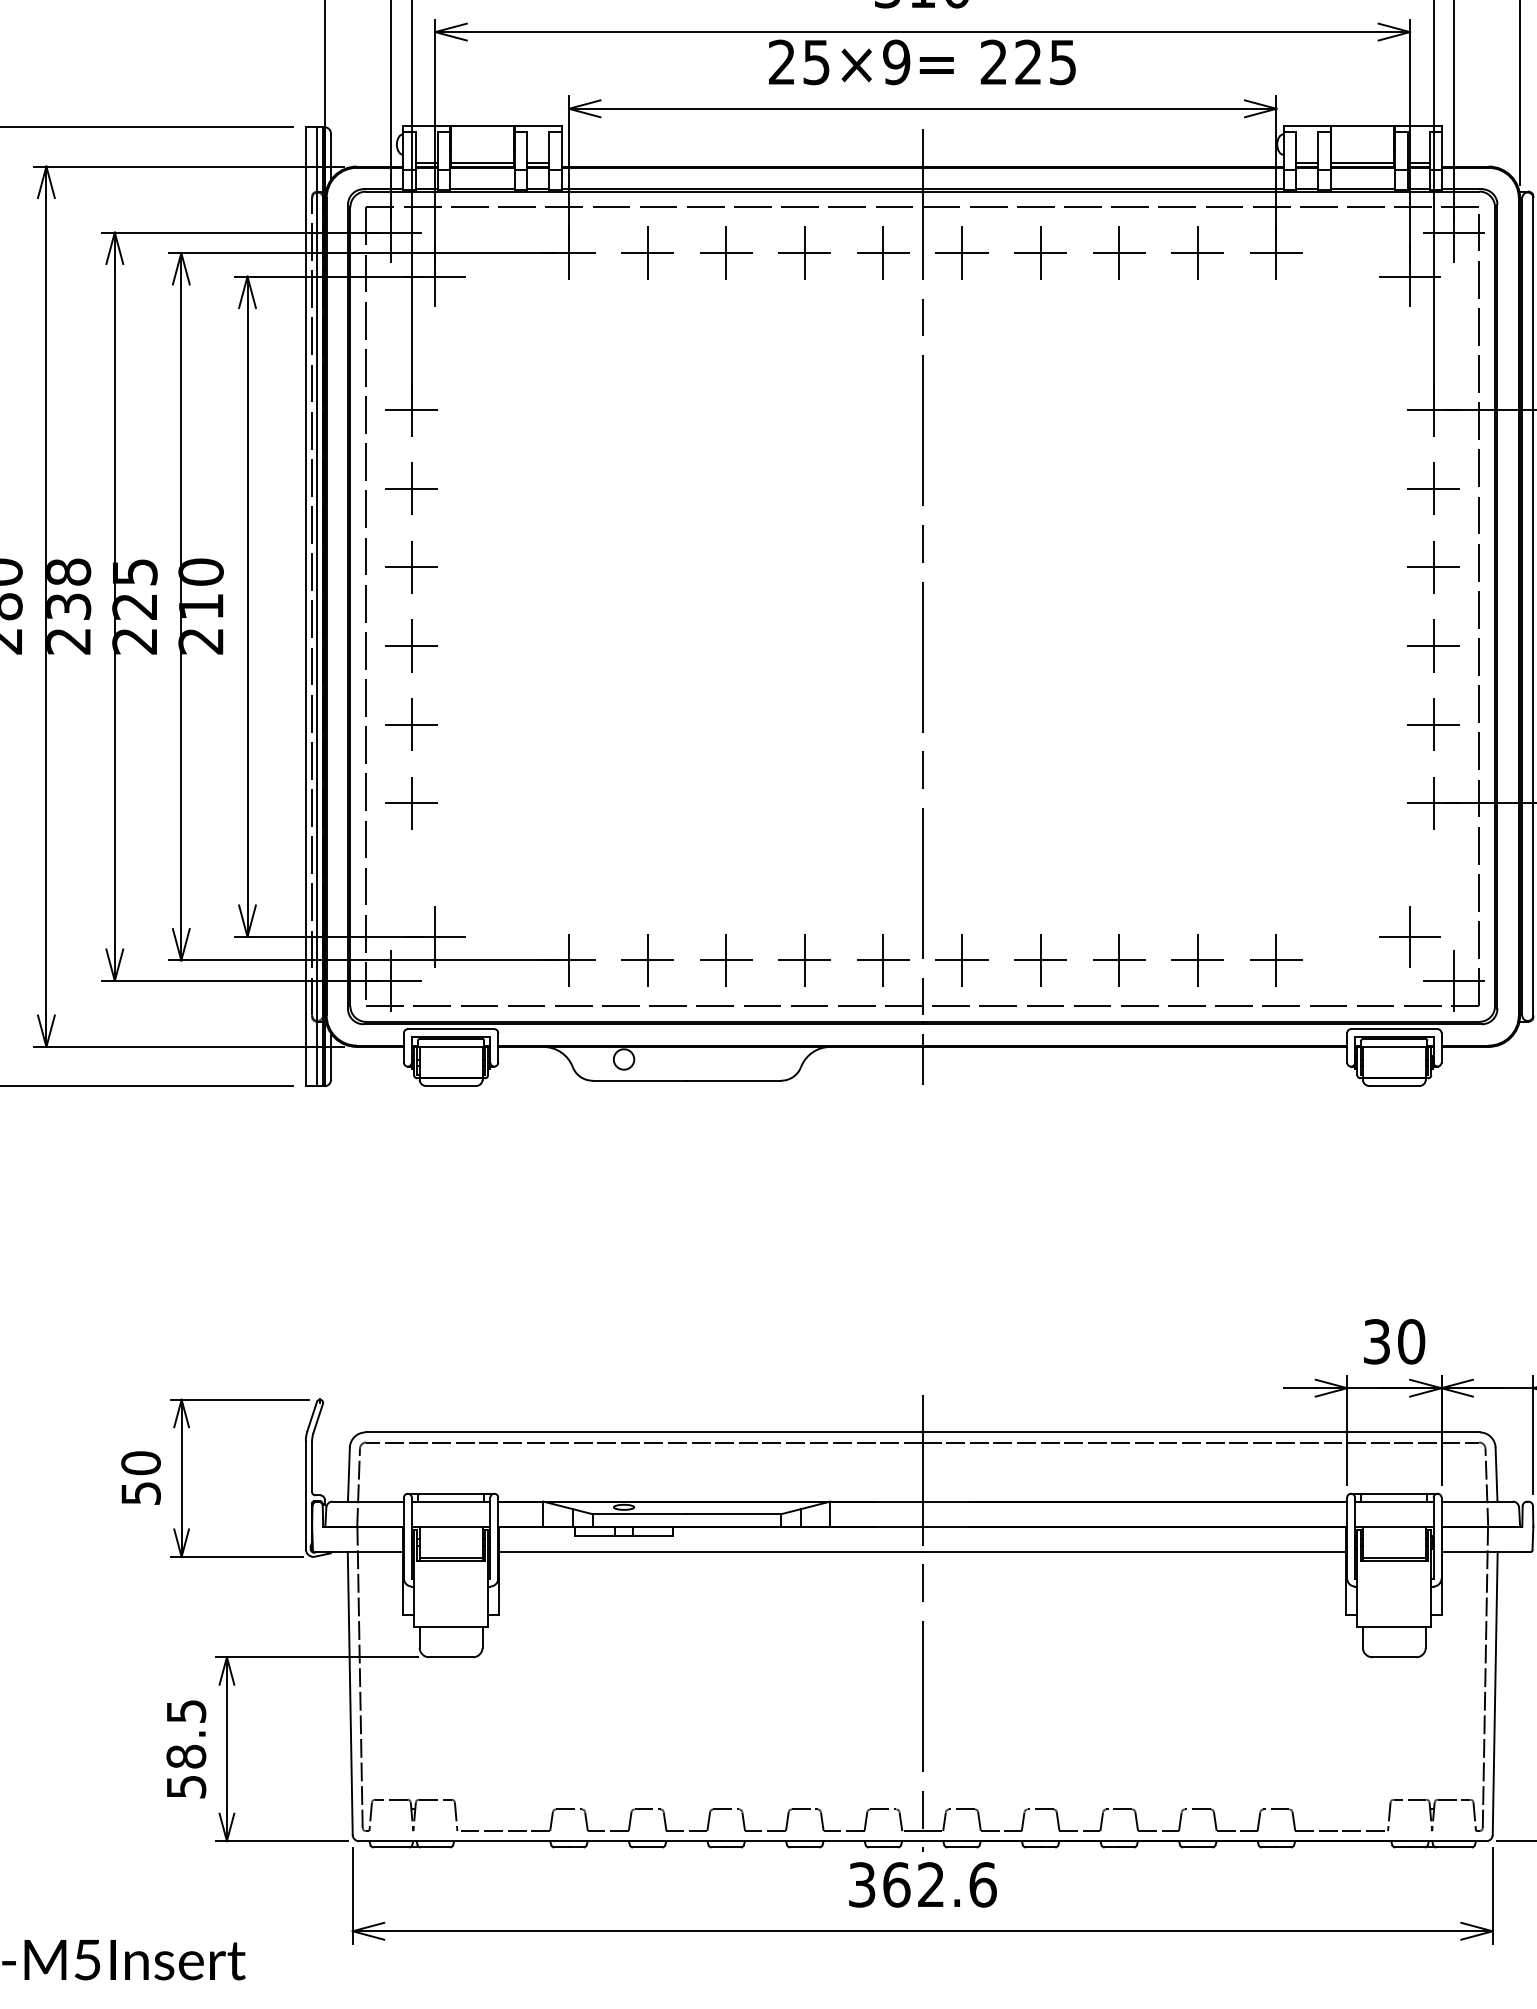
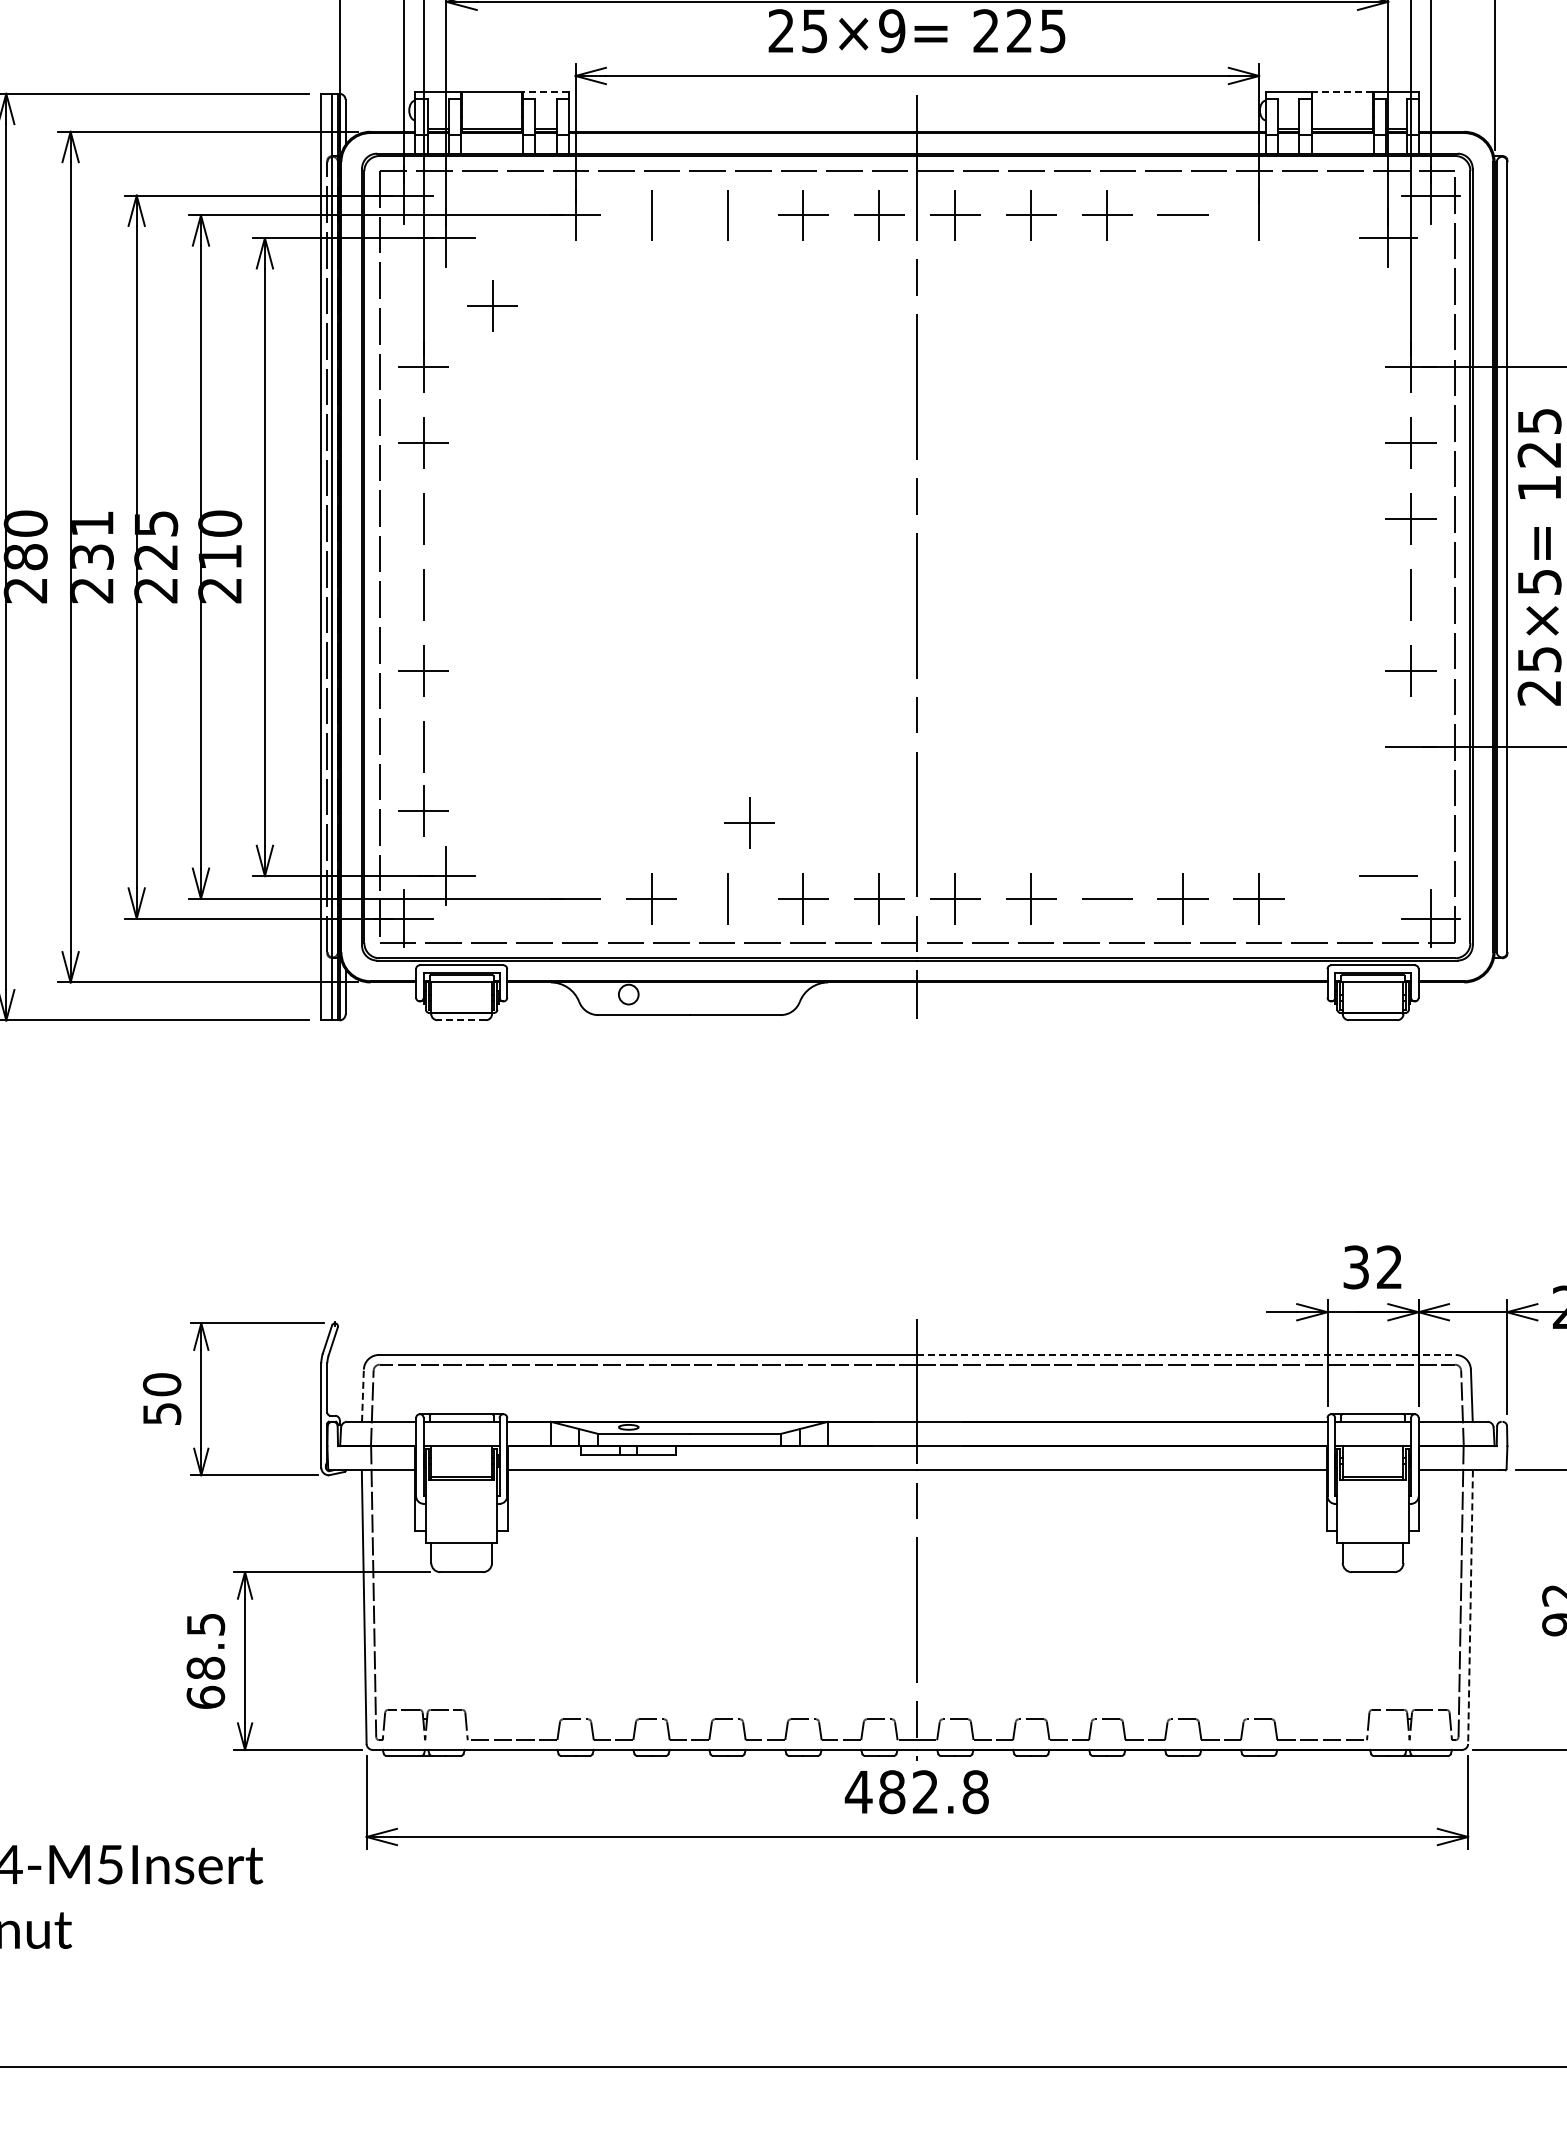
line: (537, 125) -> (545, 92), solid -> dashed
line: (1362, 125) -> (1342, 92), solid -> dashed
line: (647, 253) -> (651, 215), removed
line: (726, 253) -> (727, 215), removed
line: (1198, 253) -> (1183, 215), removed
line: (1275, 253) -> (1258, 215), removed
part: (483, 346) -> (492, 305), added
line: (411, 567) -> (423, 519), removed
text: (69, 571) -> (92, 523), 238 -> 231
line: (411, 646) -> (423, 595), removed
line: (1433, 646) -> (1410, 595), removed
line: (1434, 802) -> (1411, 746), removed
line: (411, 803) -> (423, 747), removed
part: (411, 868) -> (423, 810), added
part: (748, 881) -> (749, 822), added
line: (1410, 936) -> (1388, 875), removed
line: (568, 960) -> (575, 898), removed
line: (726, 960) -> (727, 898), removed
line: (1119, 960) -> (1107, 898), removed
line: (450, 1086) -> (461, 1020), solid -> dashed
text: (1411, 1341) -> (1389, 1267), 30 -> 32
line: (1202, 1431) -> (1187, 1354), solid -> dashed
line: (348, 1474) -> (362, 1395), solid -> dashed
line: (1495, 1693) -> (1470, 1607), solid -> dashed
text: (185, 1785) -> (205, 1696), 58.5 -> 68.5
text: (921, 1885) -> (916, 1792), 362.6 -> 482.8

